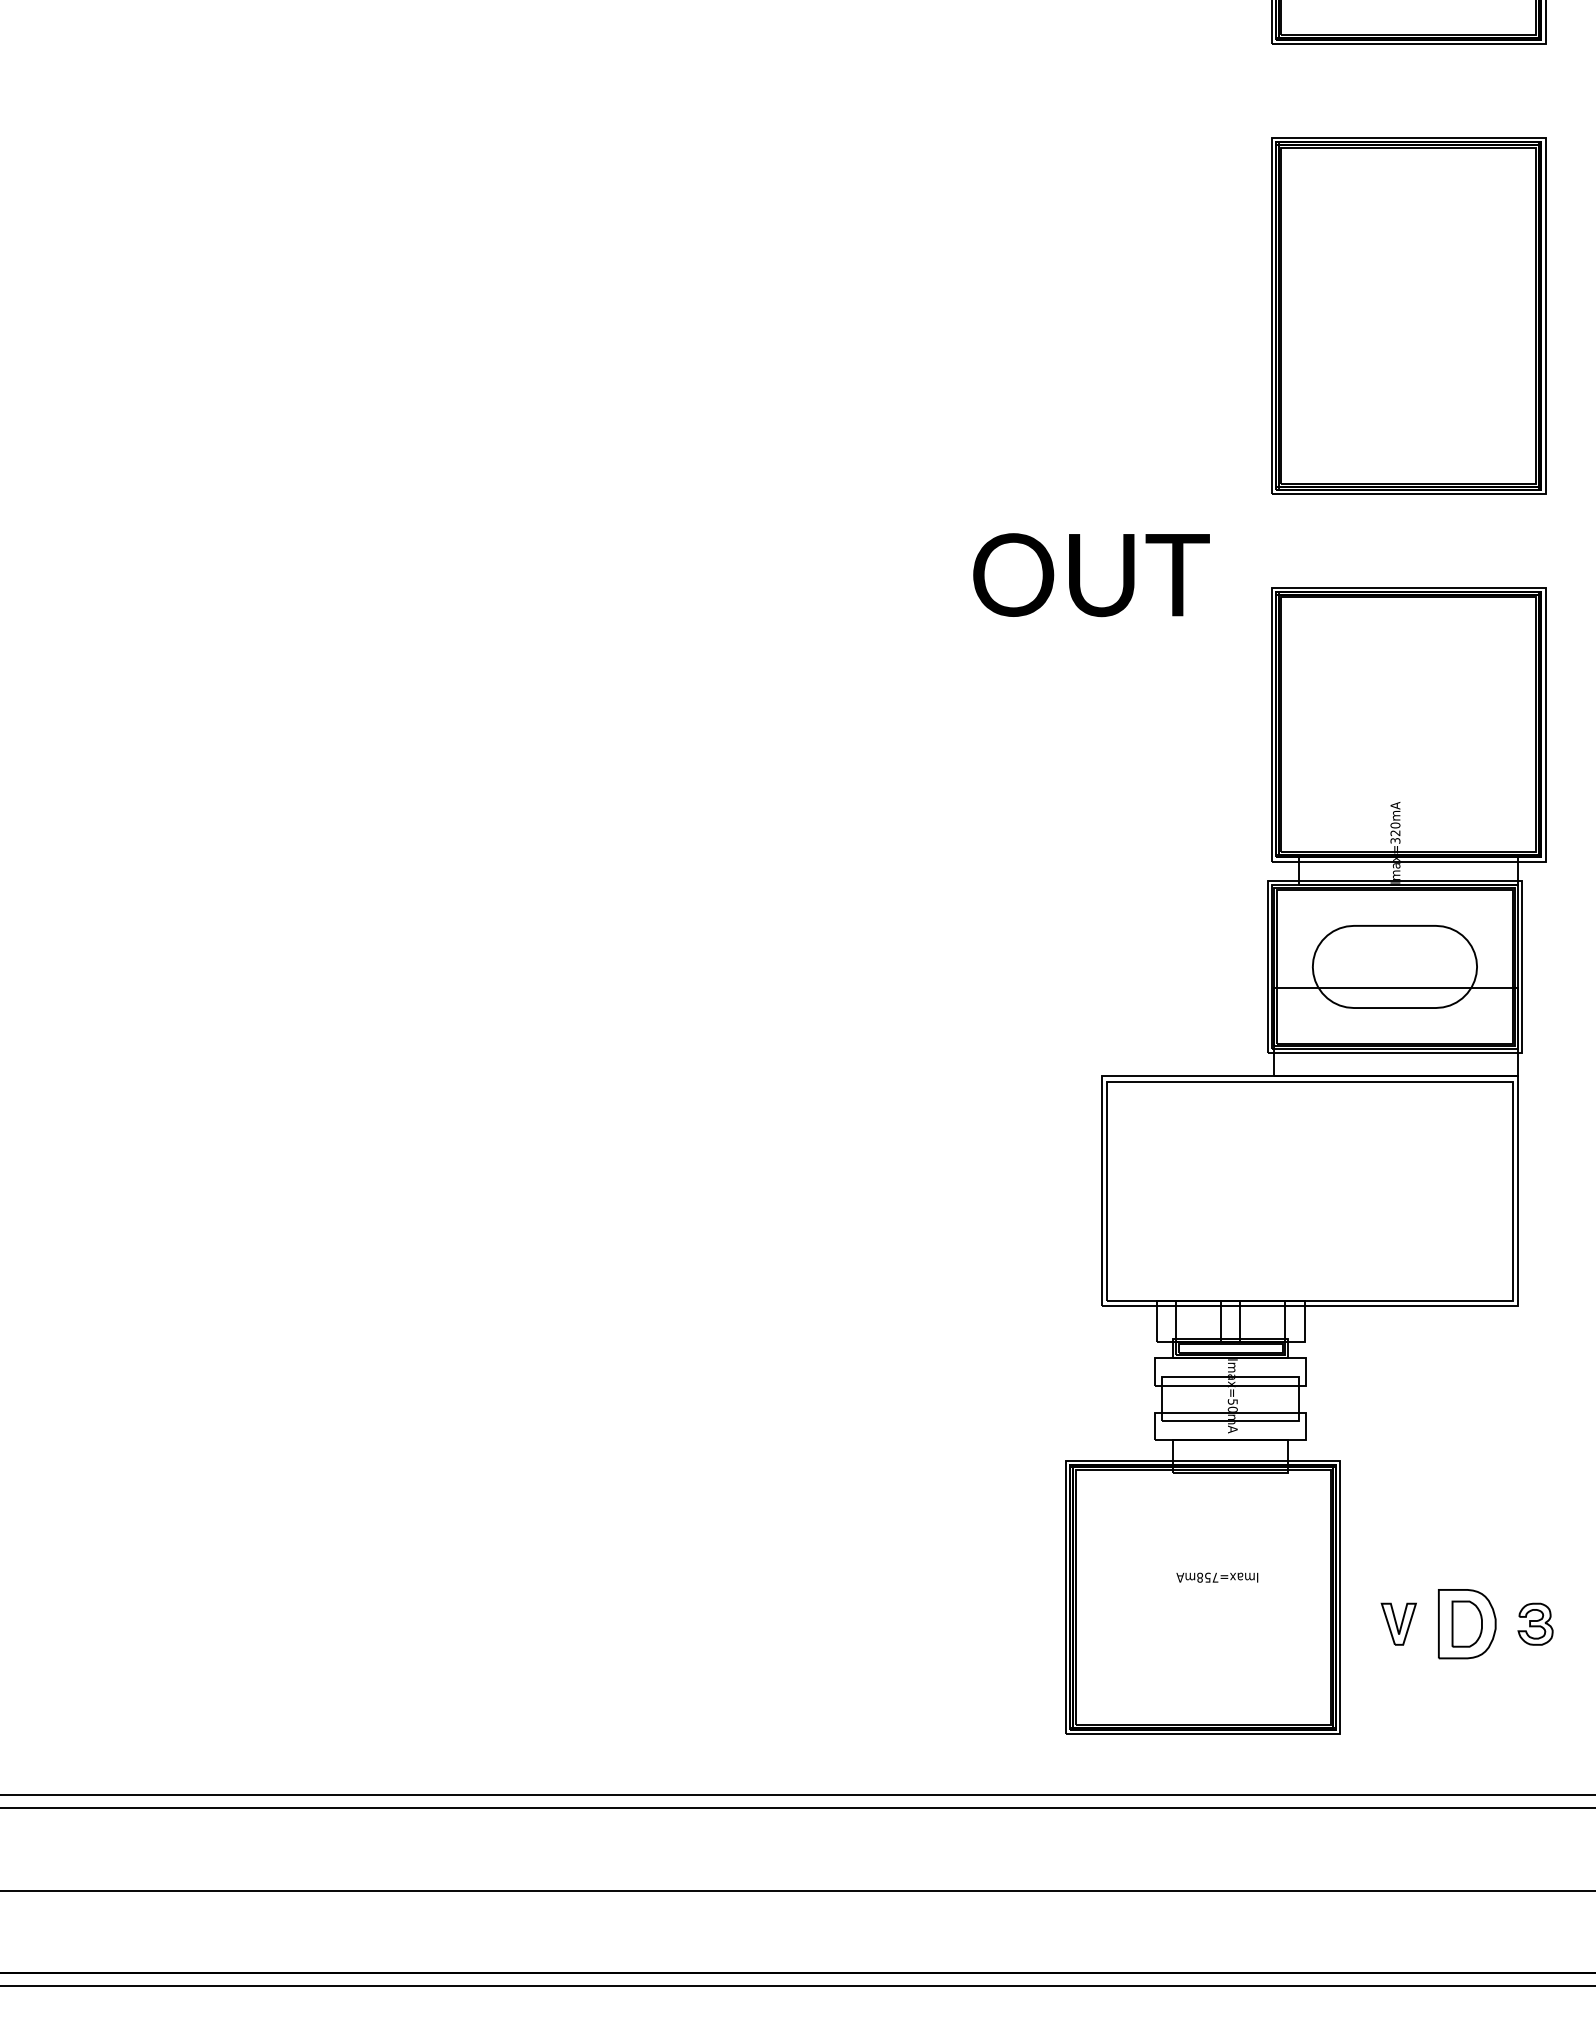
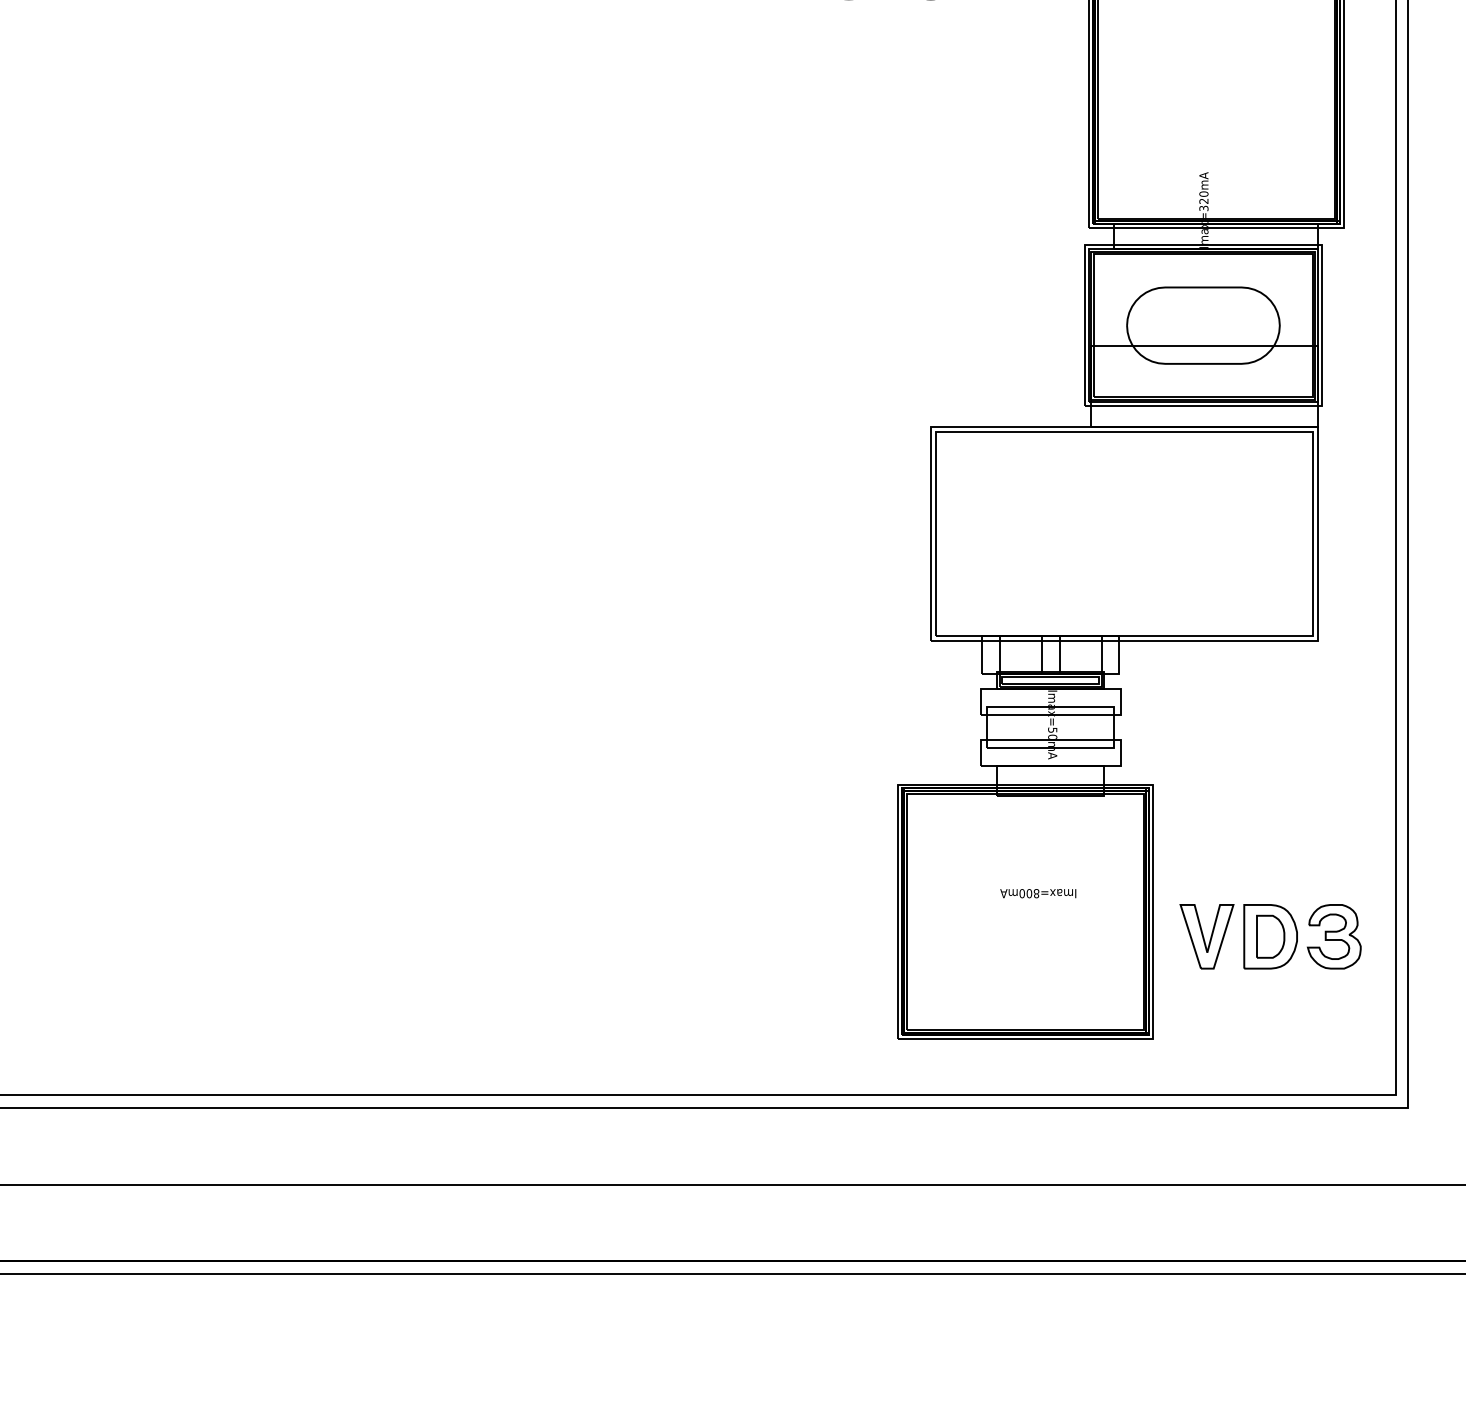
text: (1207, 1577) -> (1029, 893), Imax=758mA -> Imax=800mA
part: (1398, 1624) -> (1206, 937), size x1.67
part: (1535, 1624) -> (1334, 937), size x1.67

